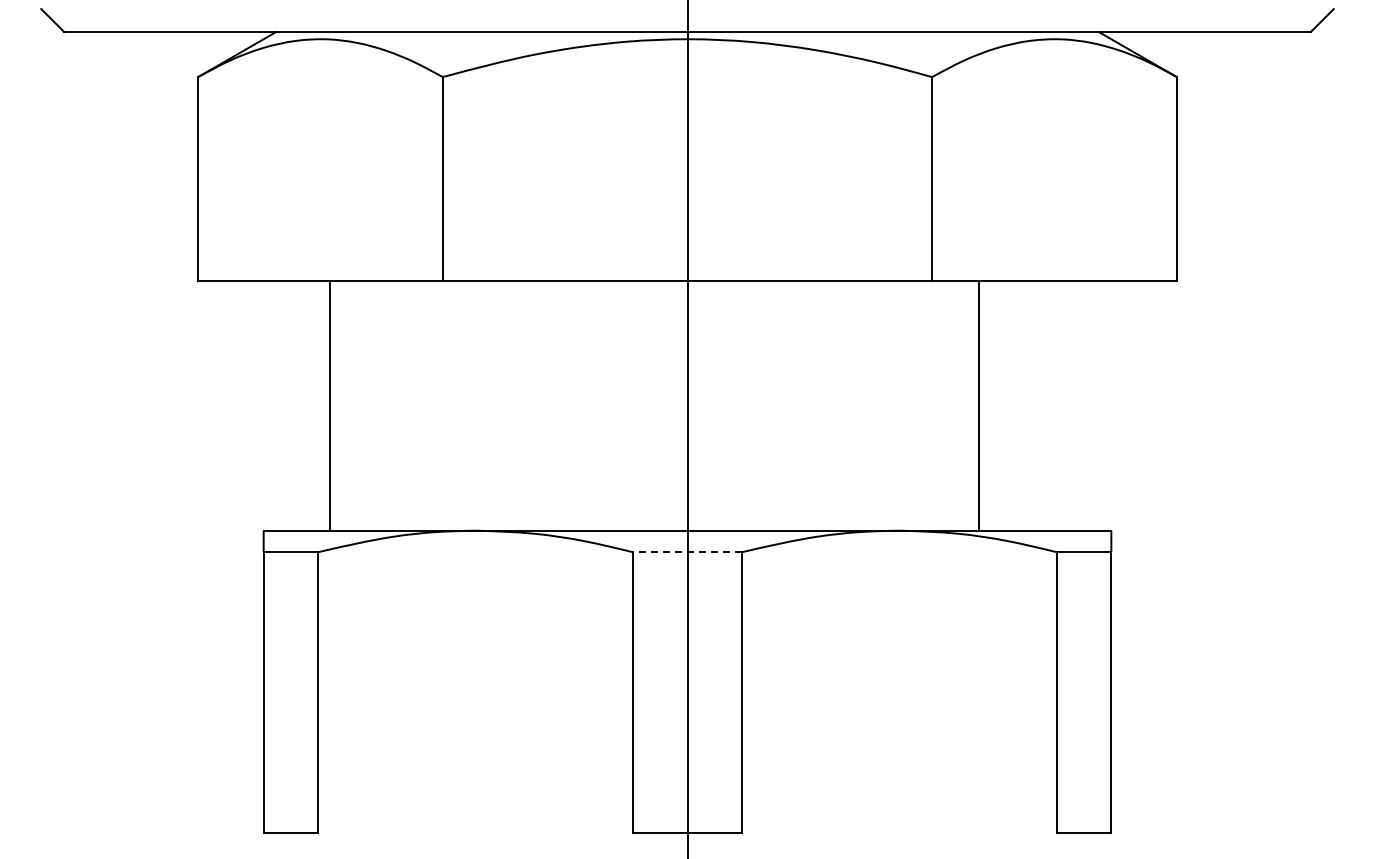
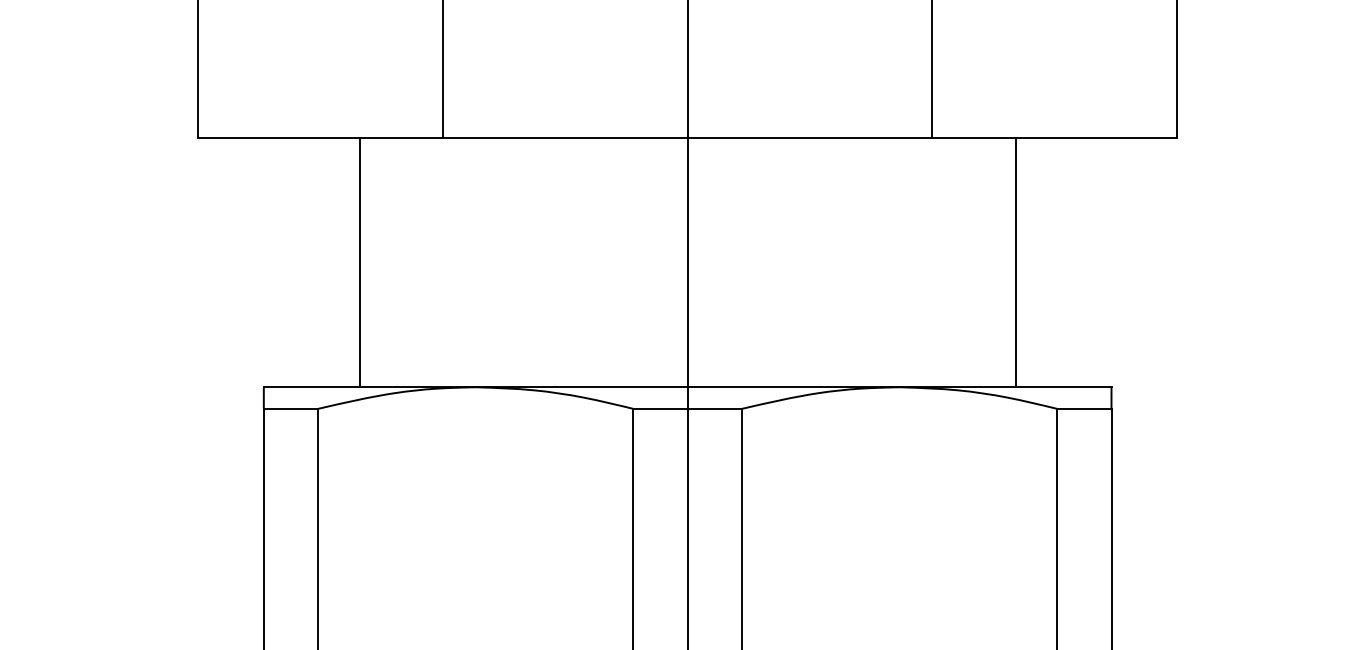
line: (330, 405) -> (359, 262), moved
line: (978, 405) -> (1015, 262), moved
line: (687, 552) -> (687, 409), dashed -> solid

